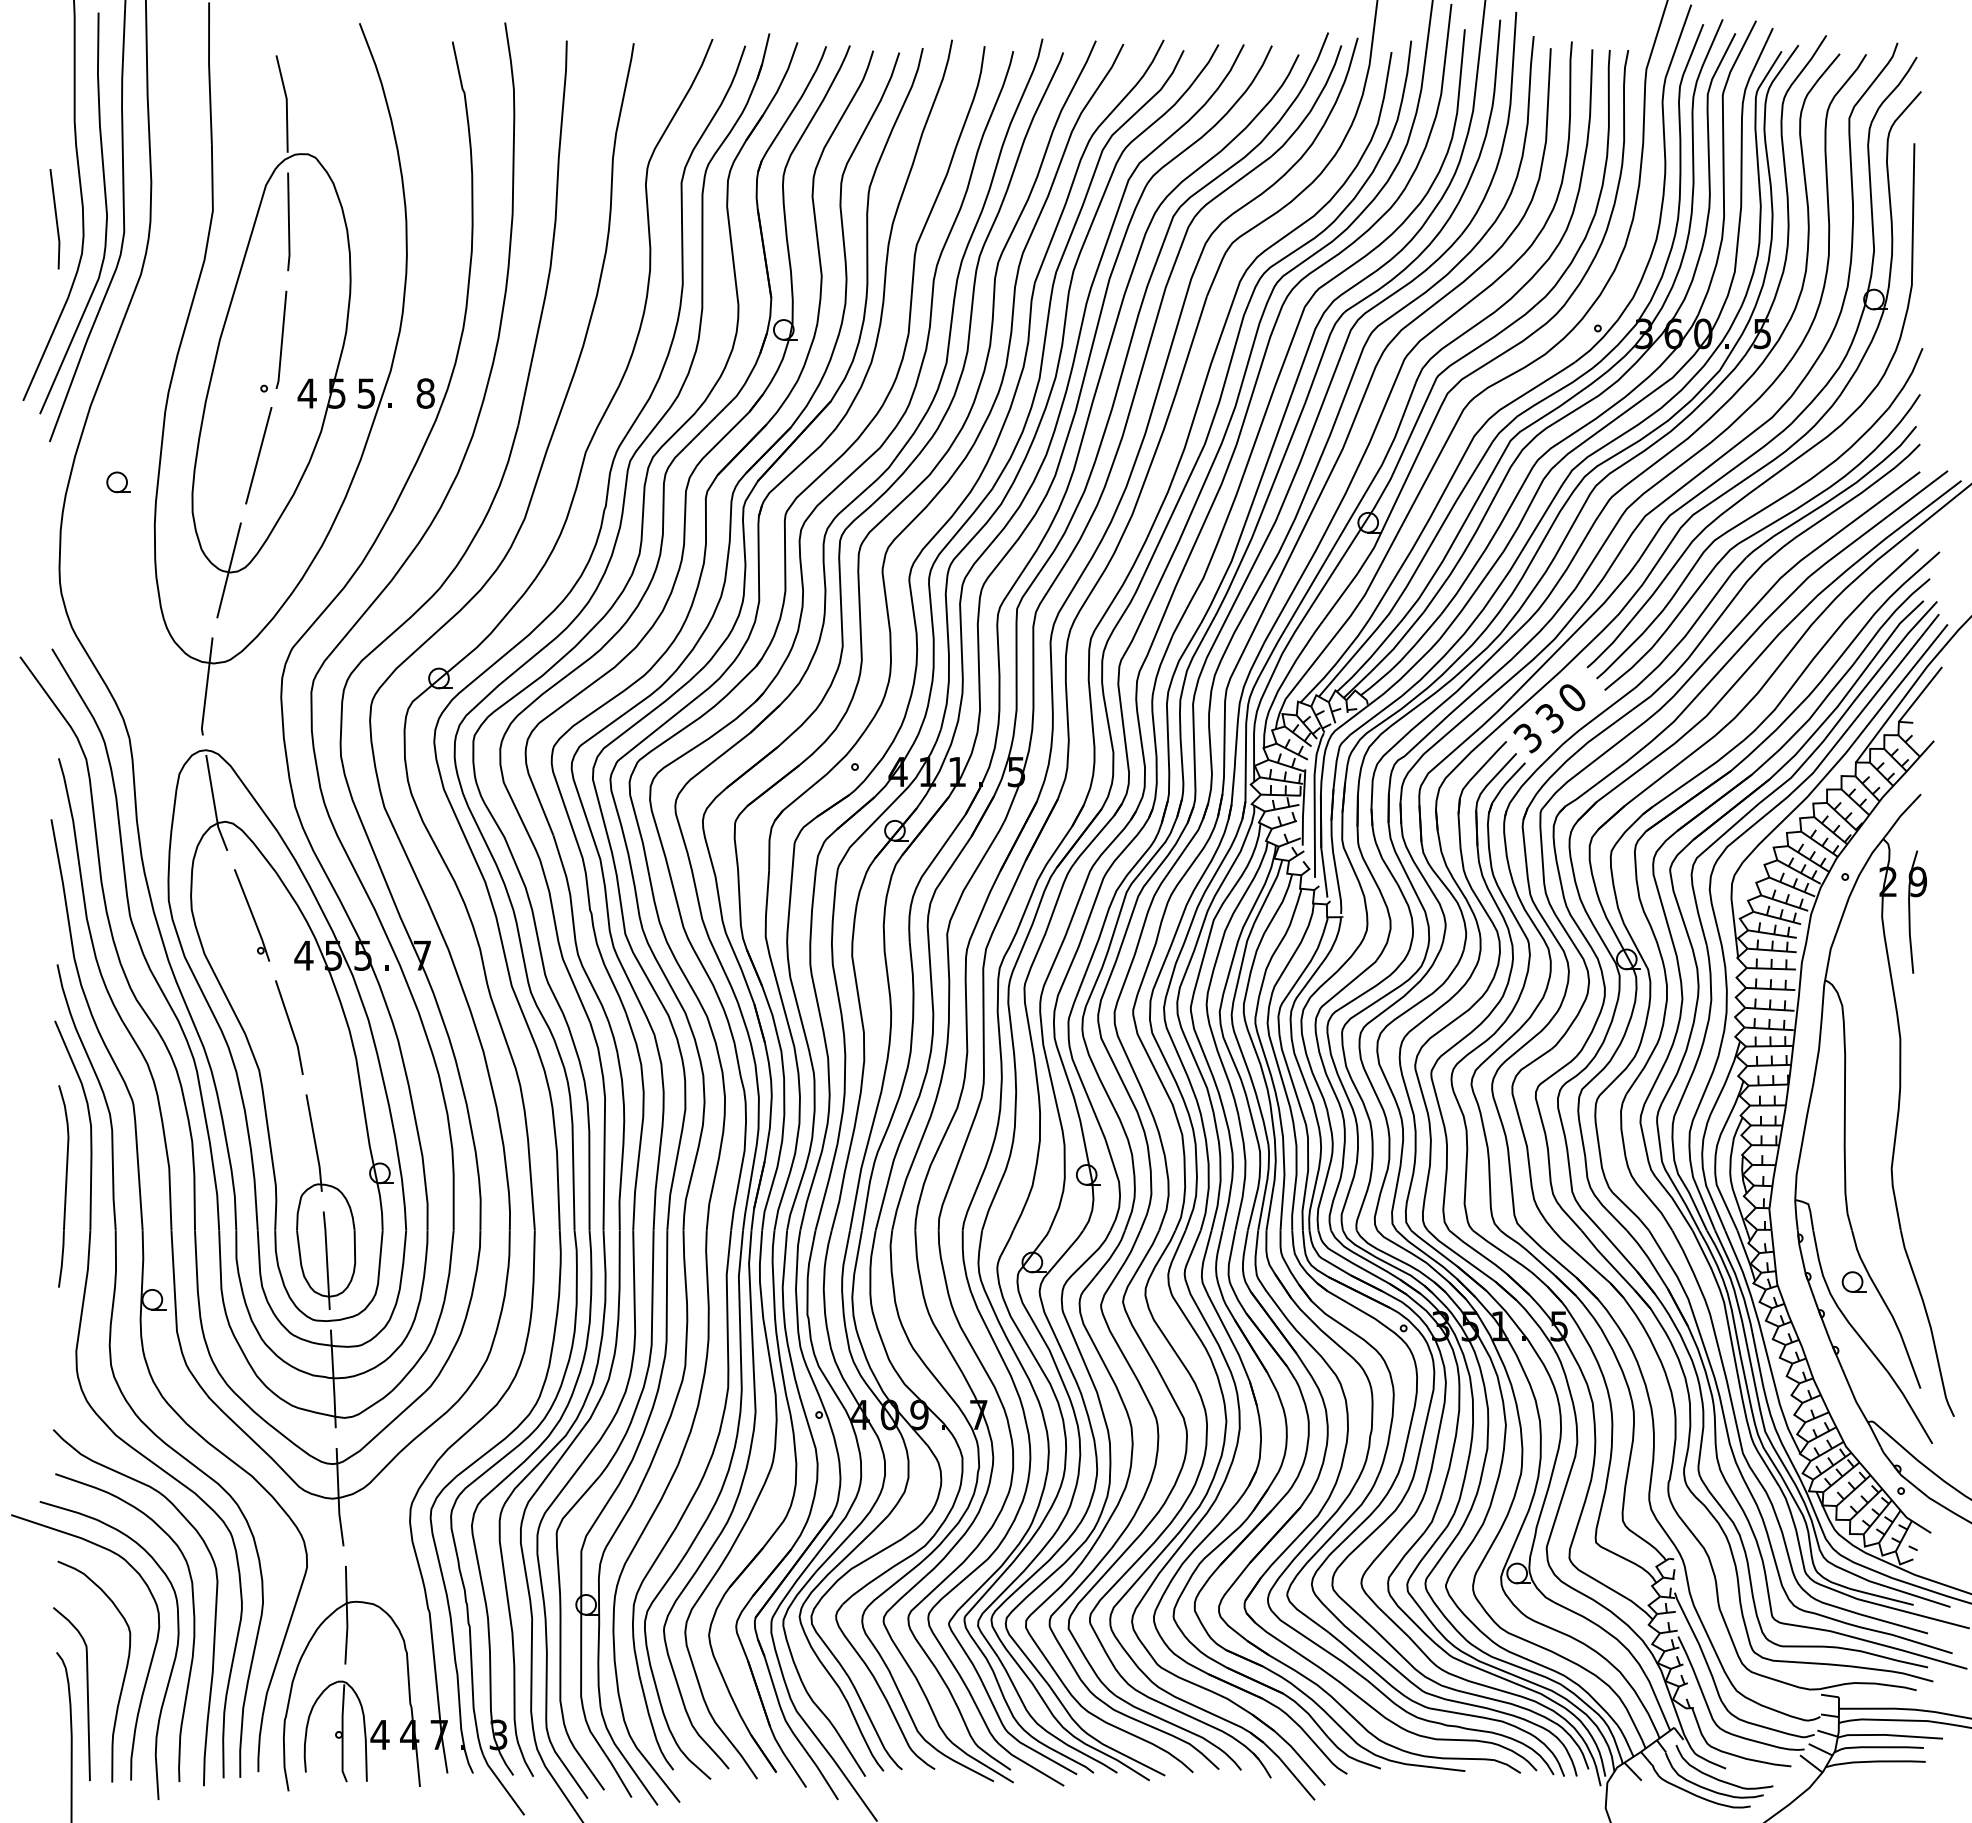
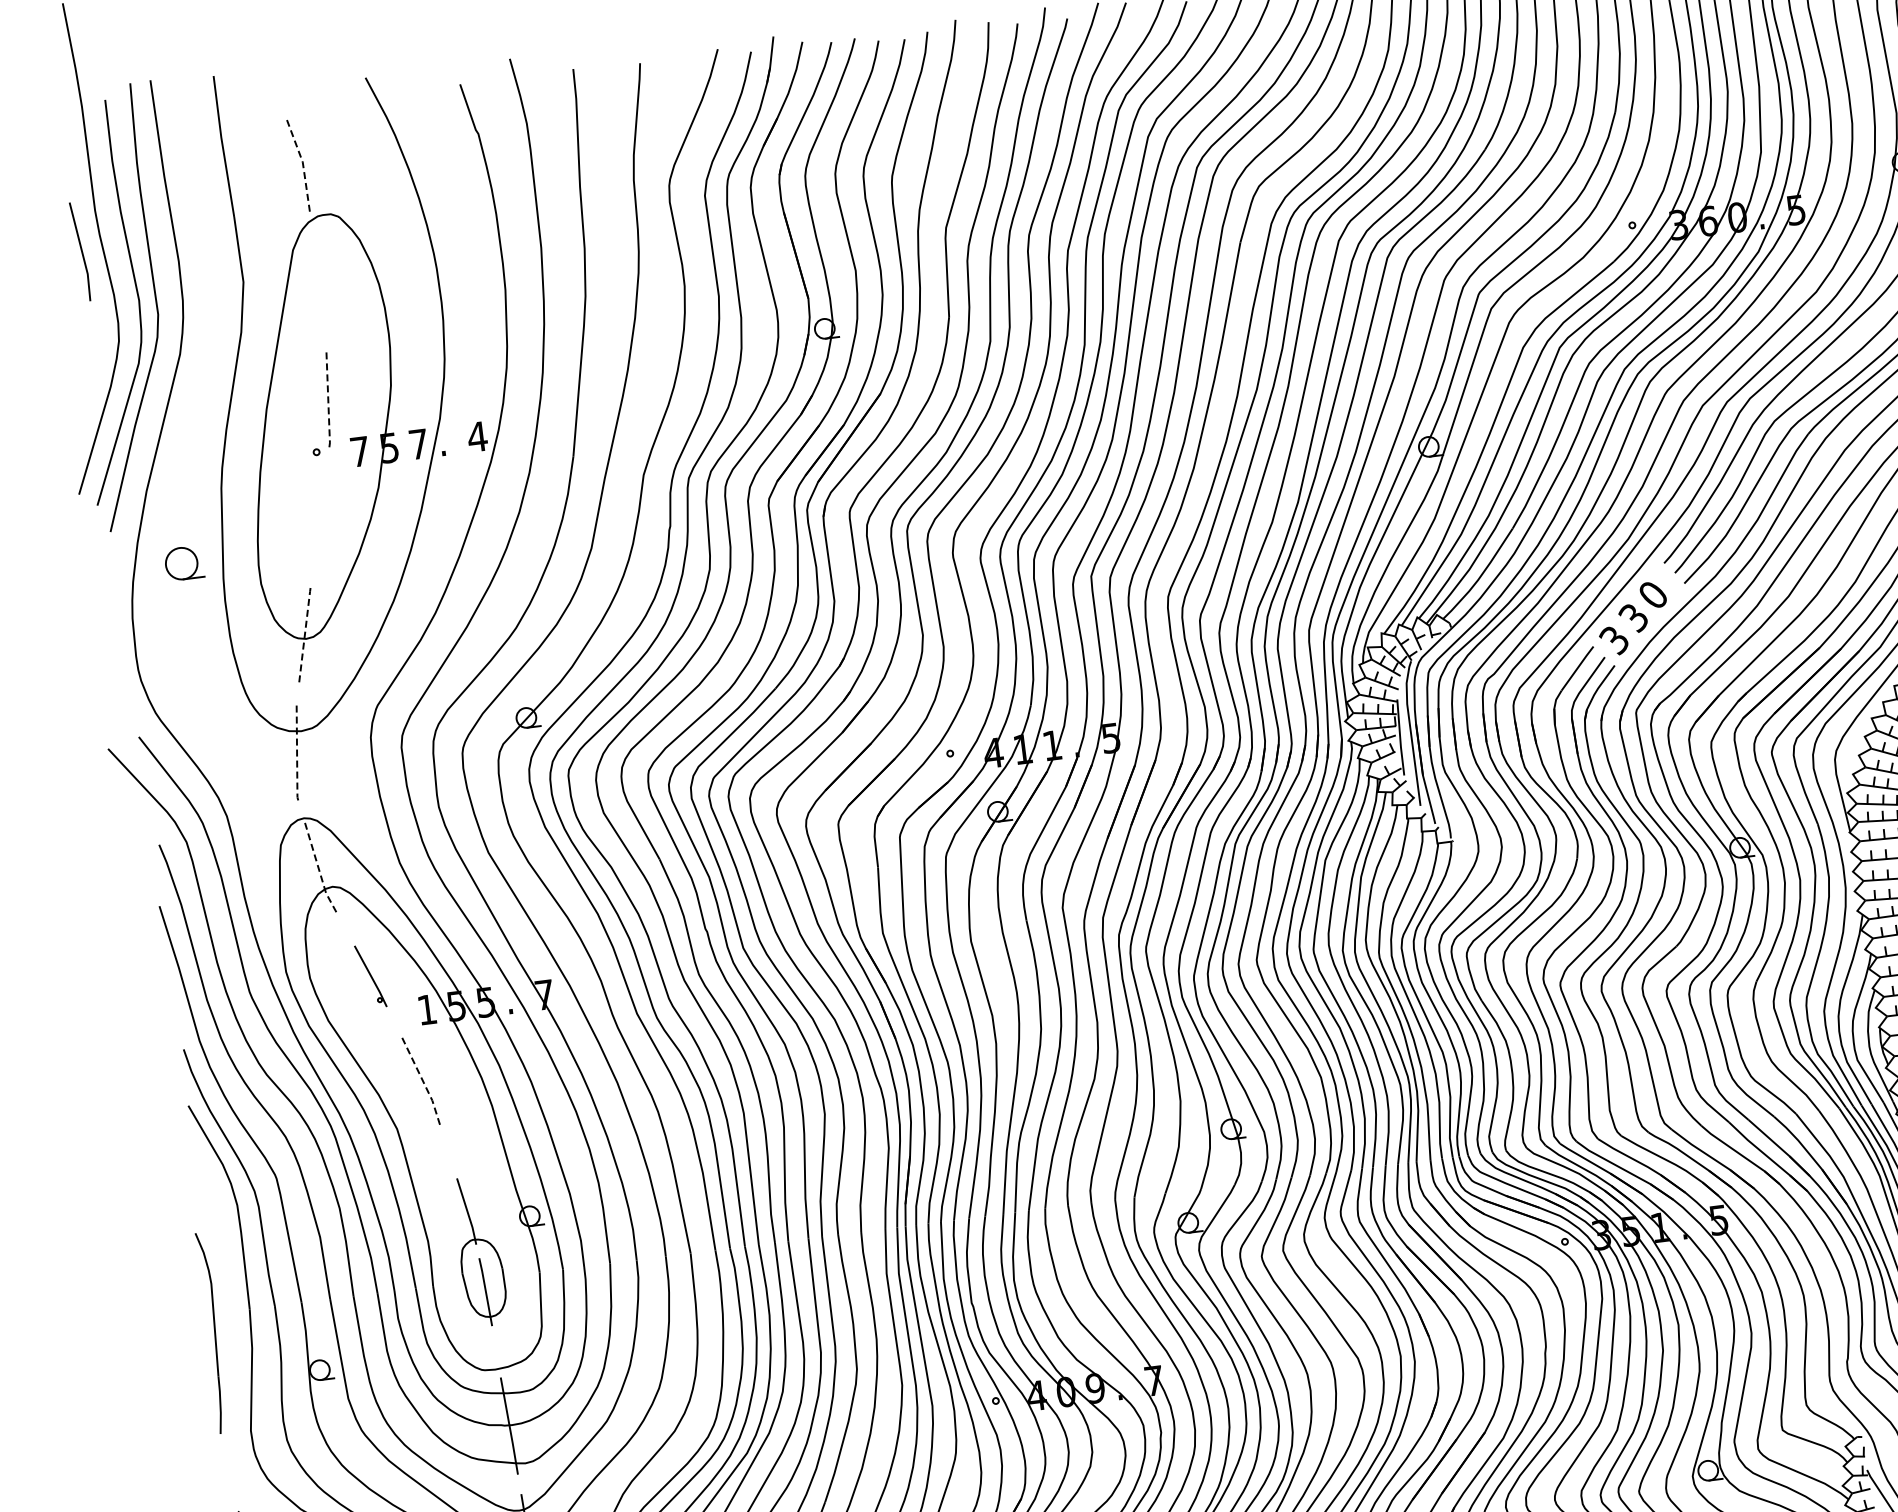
line: (286, 103) -> (303, 166), solid -> dashed
line: (55, 219) -> (81, 252), moved
line: (288, 221) -> (319, 283), removed
line: (282, 341) -> (328, 403), solid -> dashed
text: (306, 393) -> (359, 451), 4 -> 7
text: (366, 393) -> (418, 444), 5 -> 7
text: (425, 393) -> (477, 436), 8 -> 4
line: (258, 455) -> (319, 519), removed
part: (118, 482) -> (183, 563), size x1.6
line: (229, 569) -> (304, 636), solid -> dashed
line: (206, 687) -> (296, 755), solid -> dashed
line: (214, 804) -> (319, 871), solid -> dashed
part: (252, 915) -> (371, 976), size x0.7
text: (303, 955) -> (426, 1009), 4 -> 1
line: (291, 1028) -> (423, 1083), solid -> dashed
part: (63, 1186) -> (212, 1333), moved
part: (326, 1201) -> (480, 1250), size x0.7

